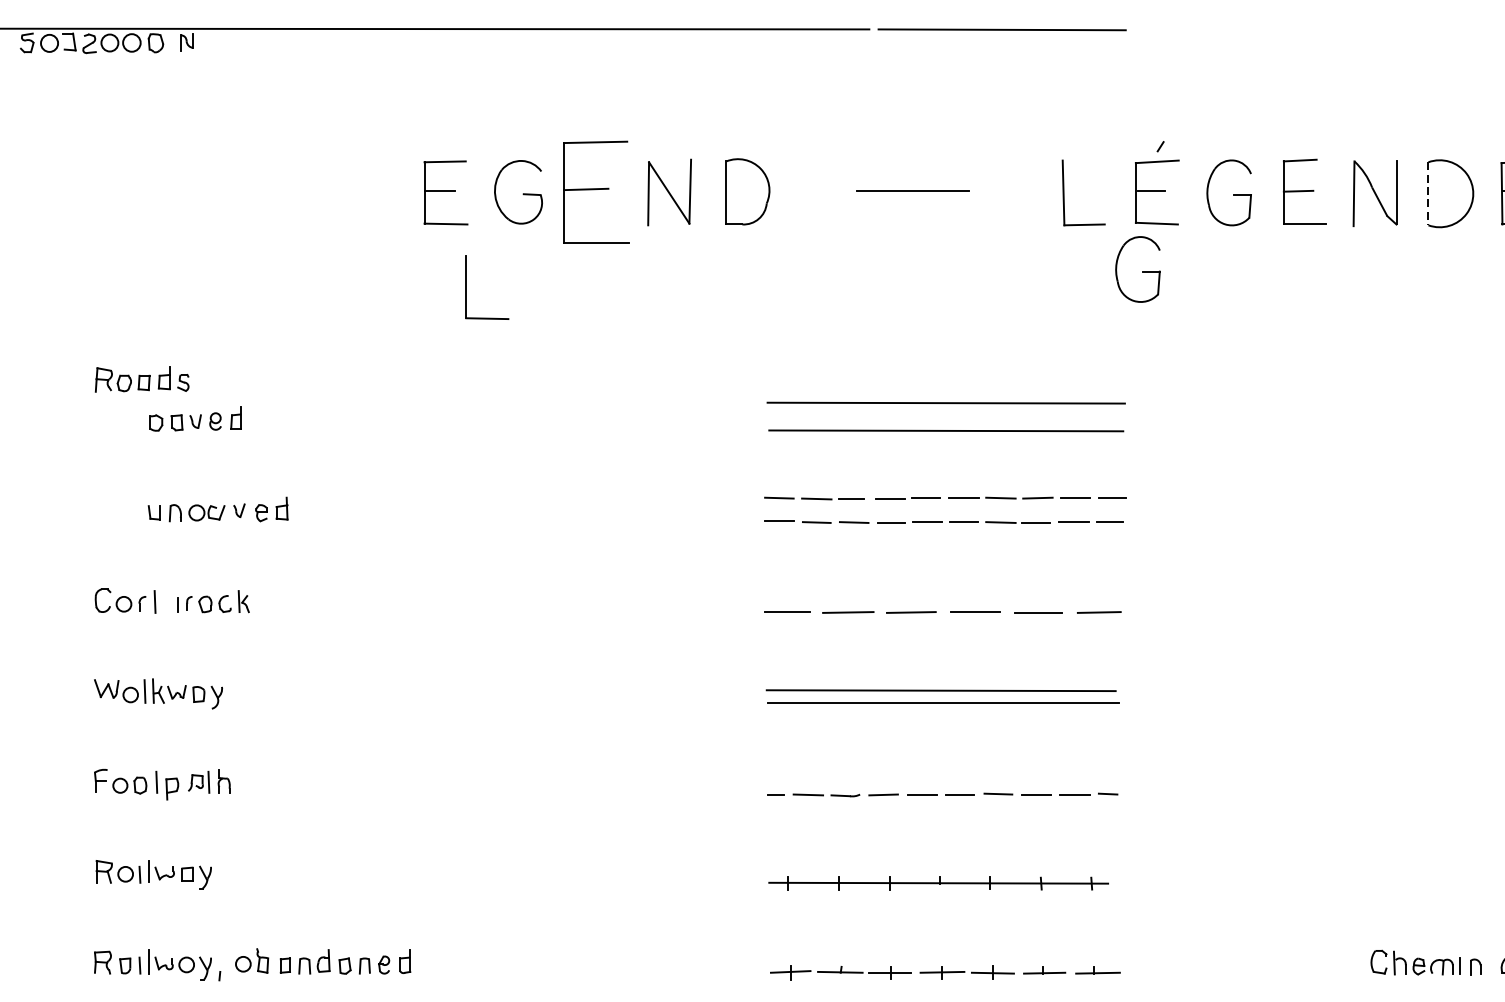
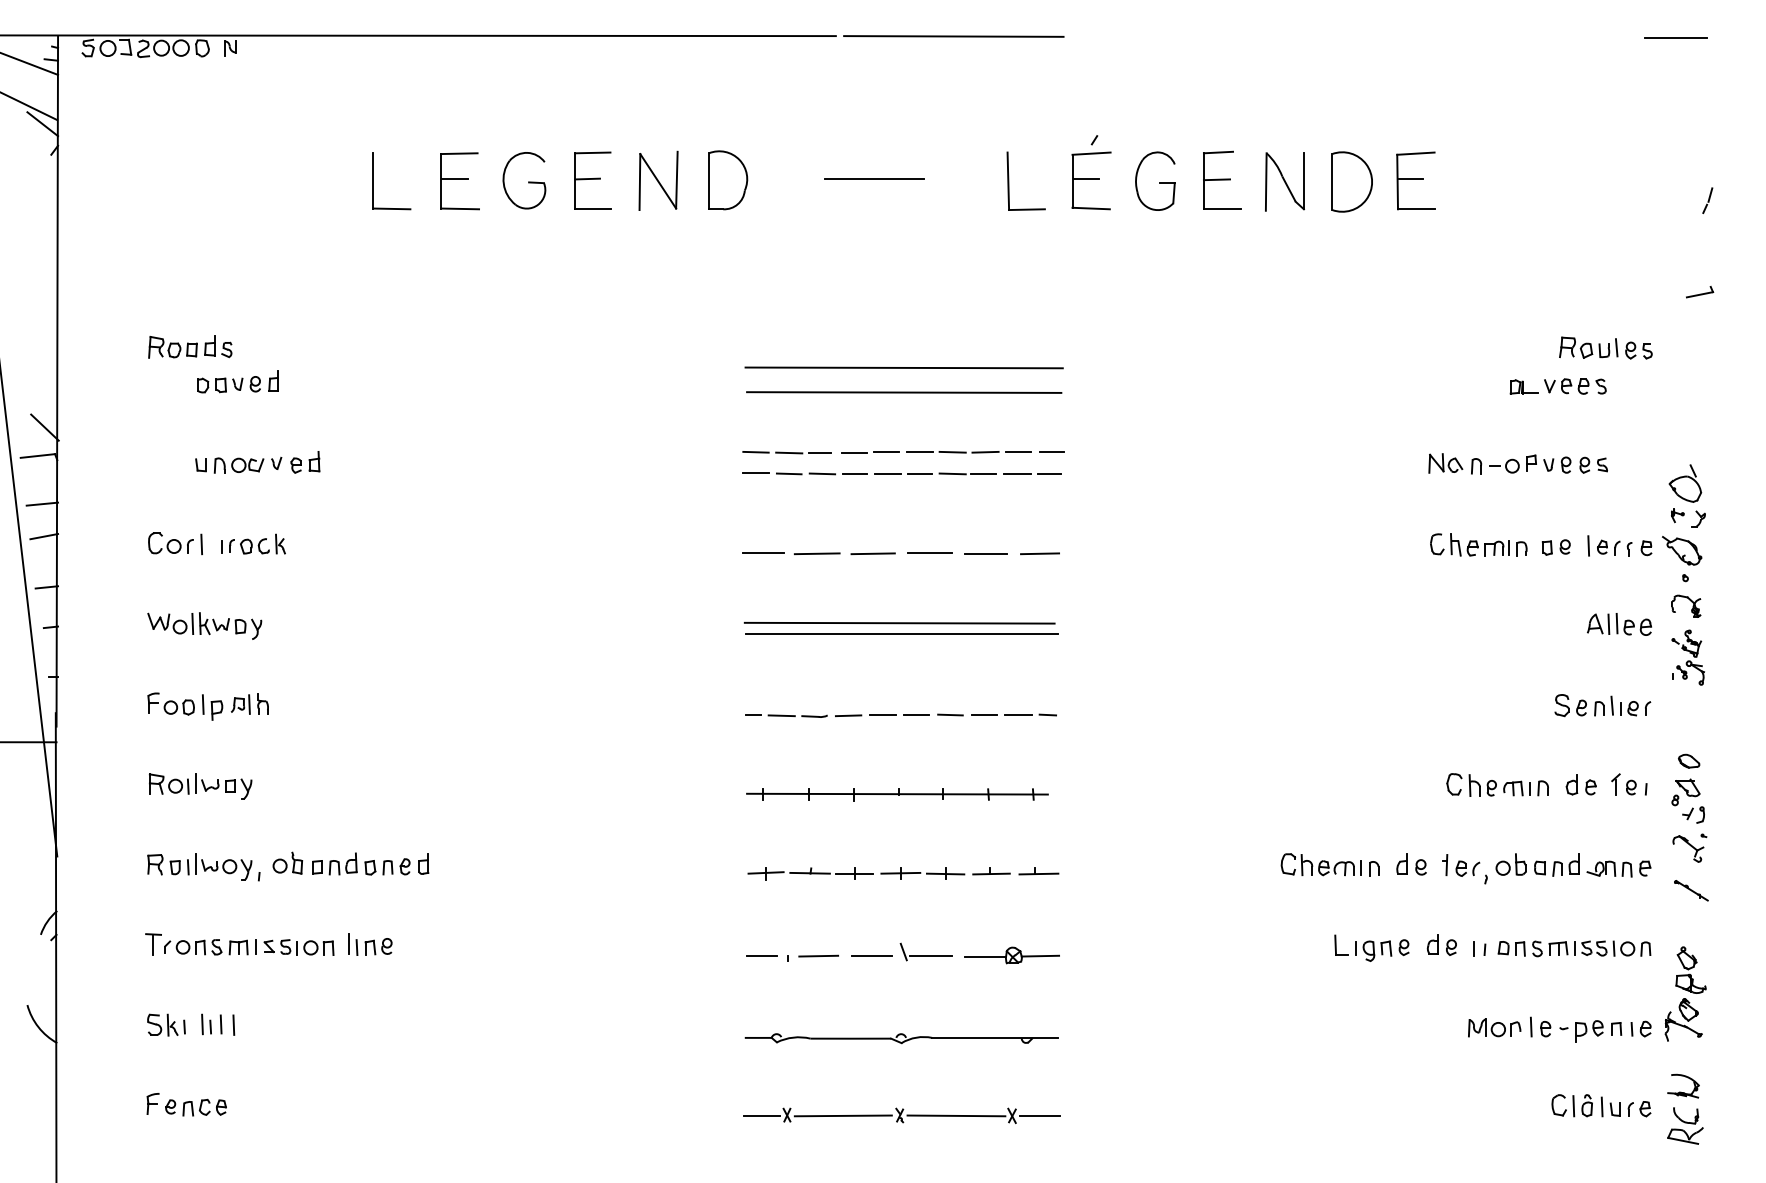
part: (595, 192) -> (592, 180), size x0.62
line: (1428, 194) -> (1332, 182), dashed -> solid
part: (1138, 268) -> (1074, 248), removed
part: (466, 287) -> (373, 181), moved

